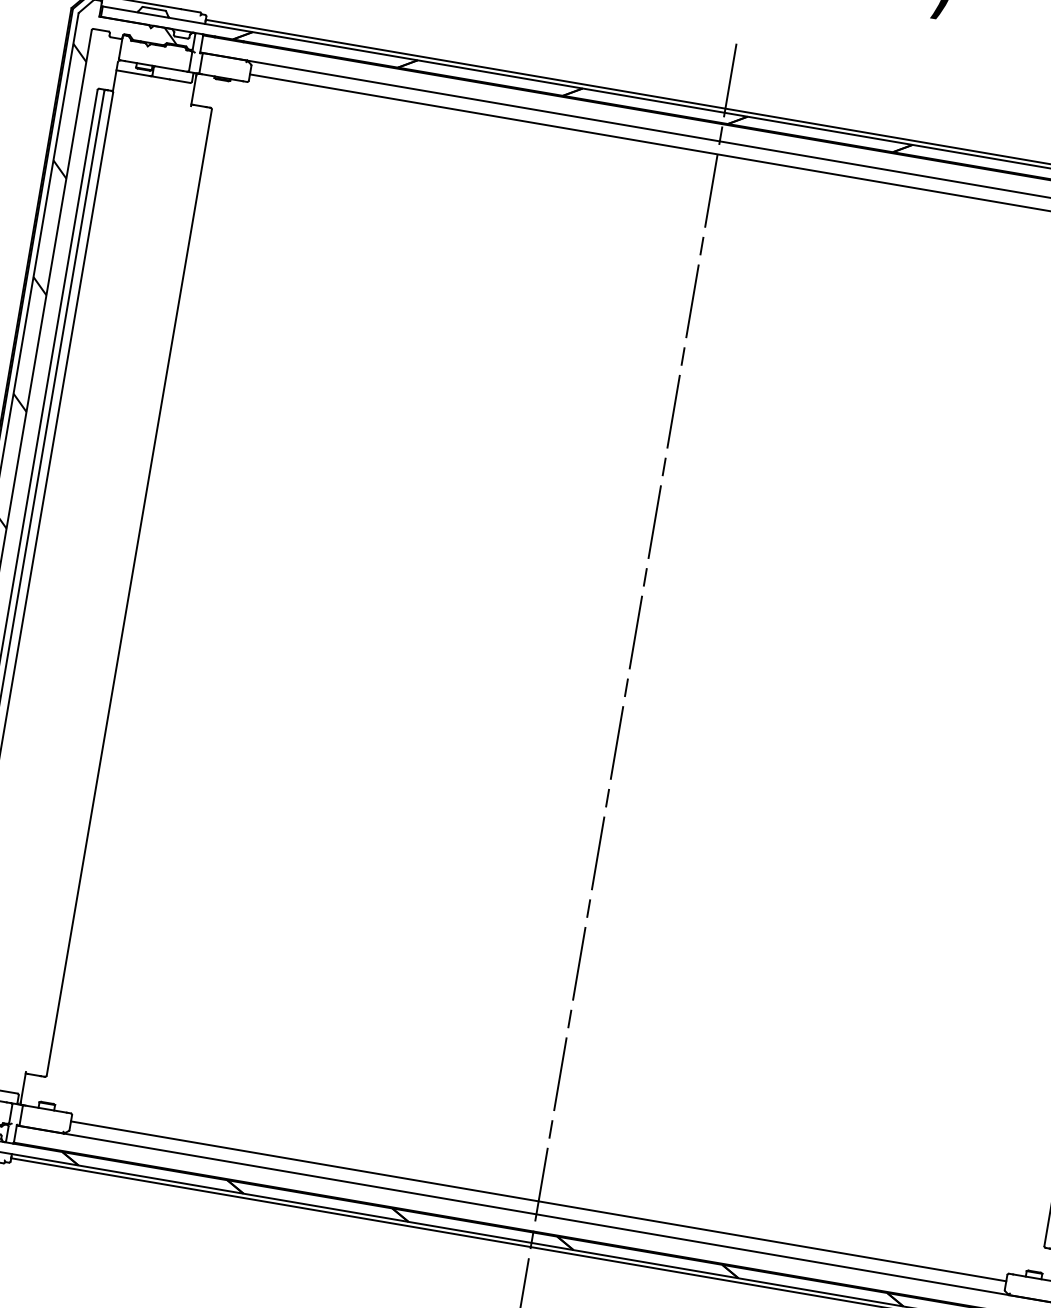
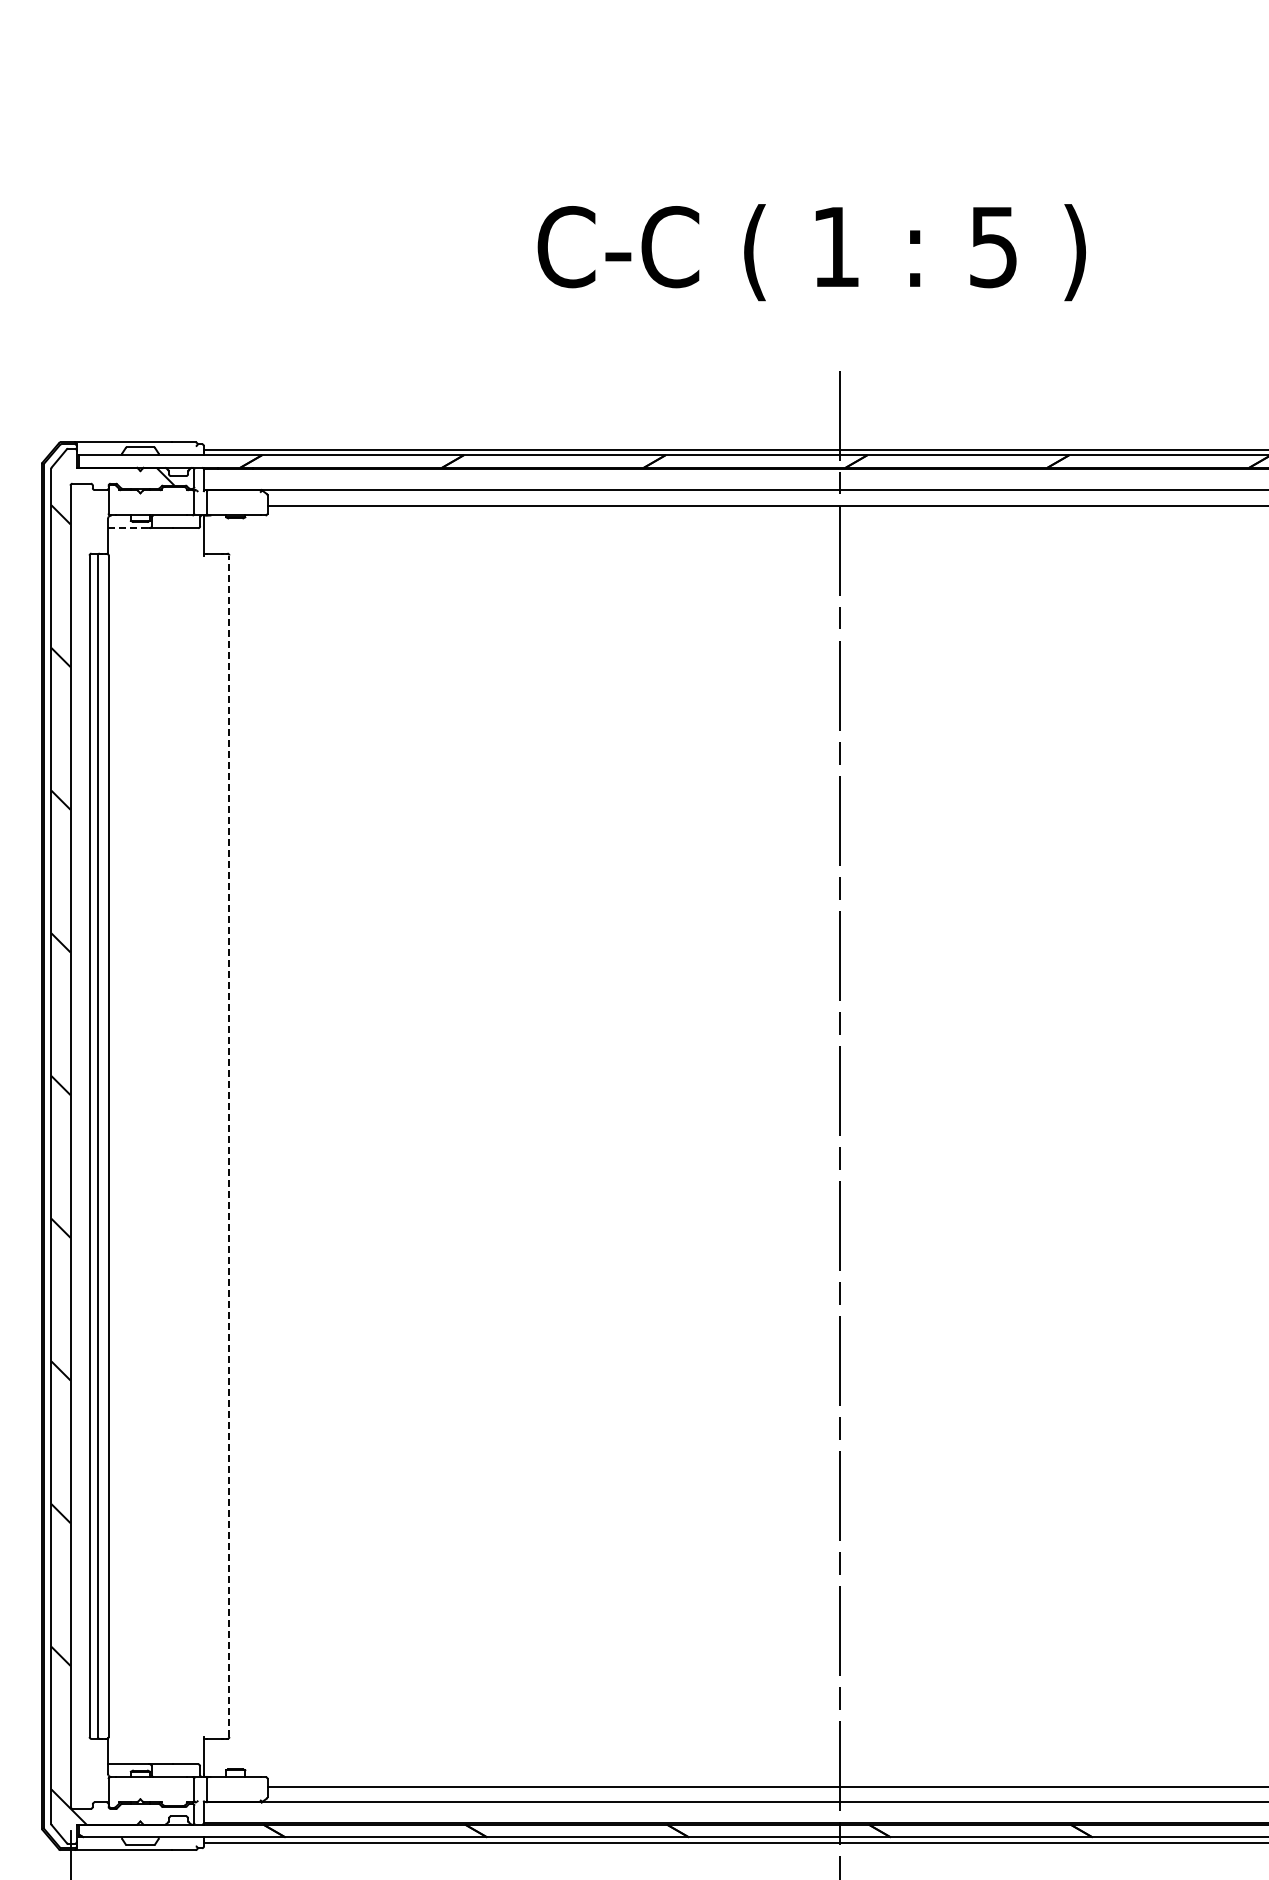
line: (133, 73) -> (128, 528), solid -> dashed
line: (129, 592) -> (229, 1146), solid -> dashed

